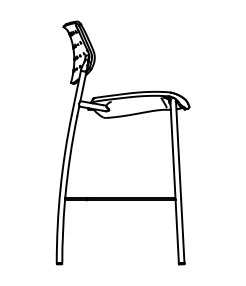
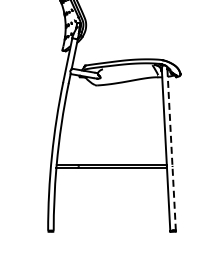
line: (180, 181) -> (171, 148), solid -> dashed

